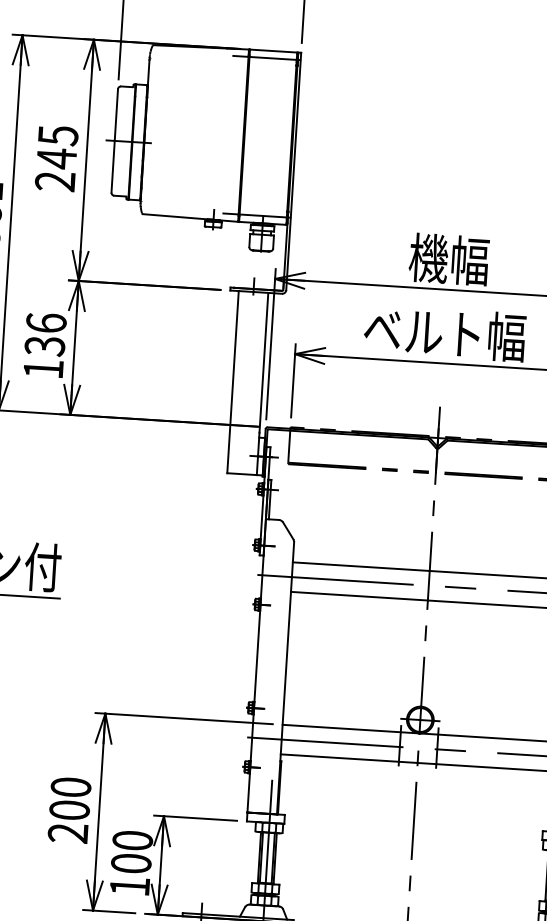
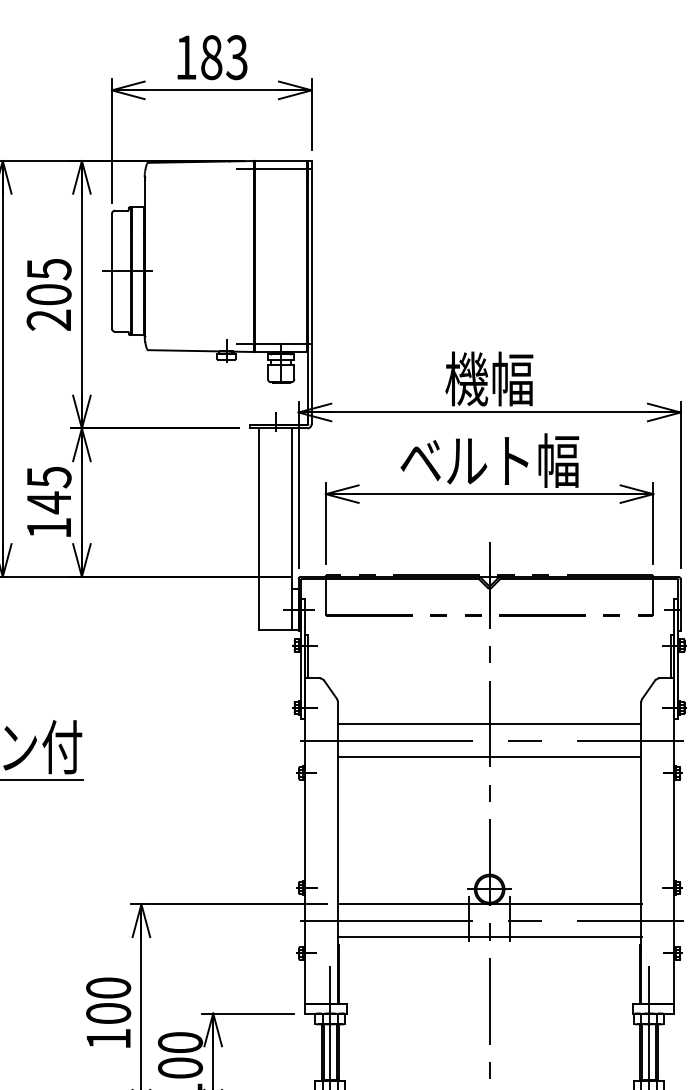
text: (56, 158) -> (48, 294), 245 -> 205
text: (45, 335) -> (48, 490), 136 -> 145
text: (68, 832) -> (108, 1038), 200 -> 100

